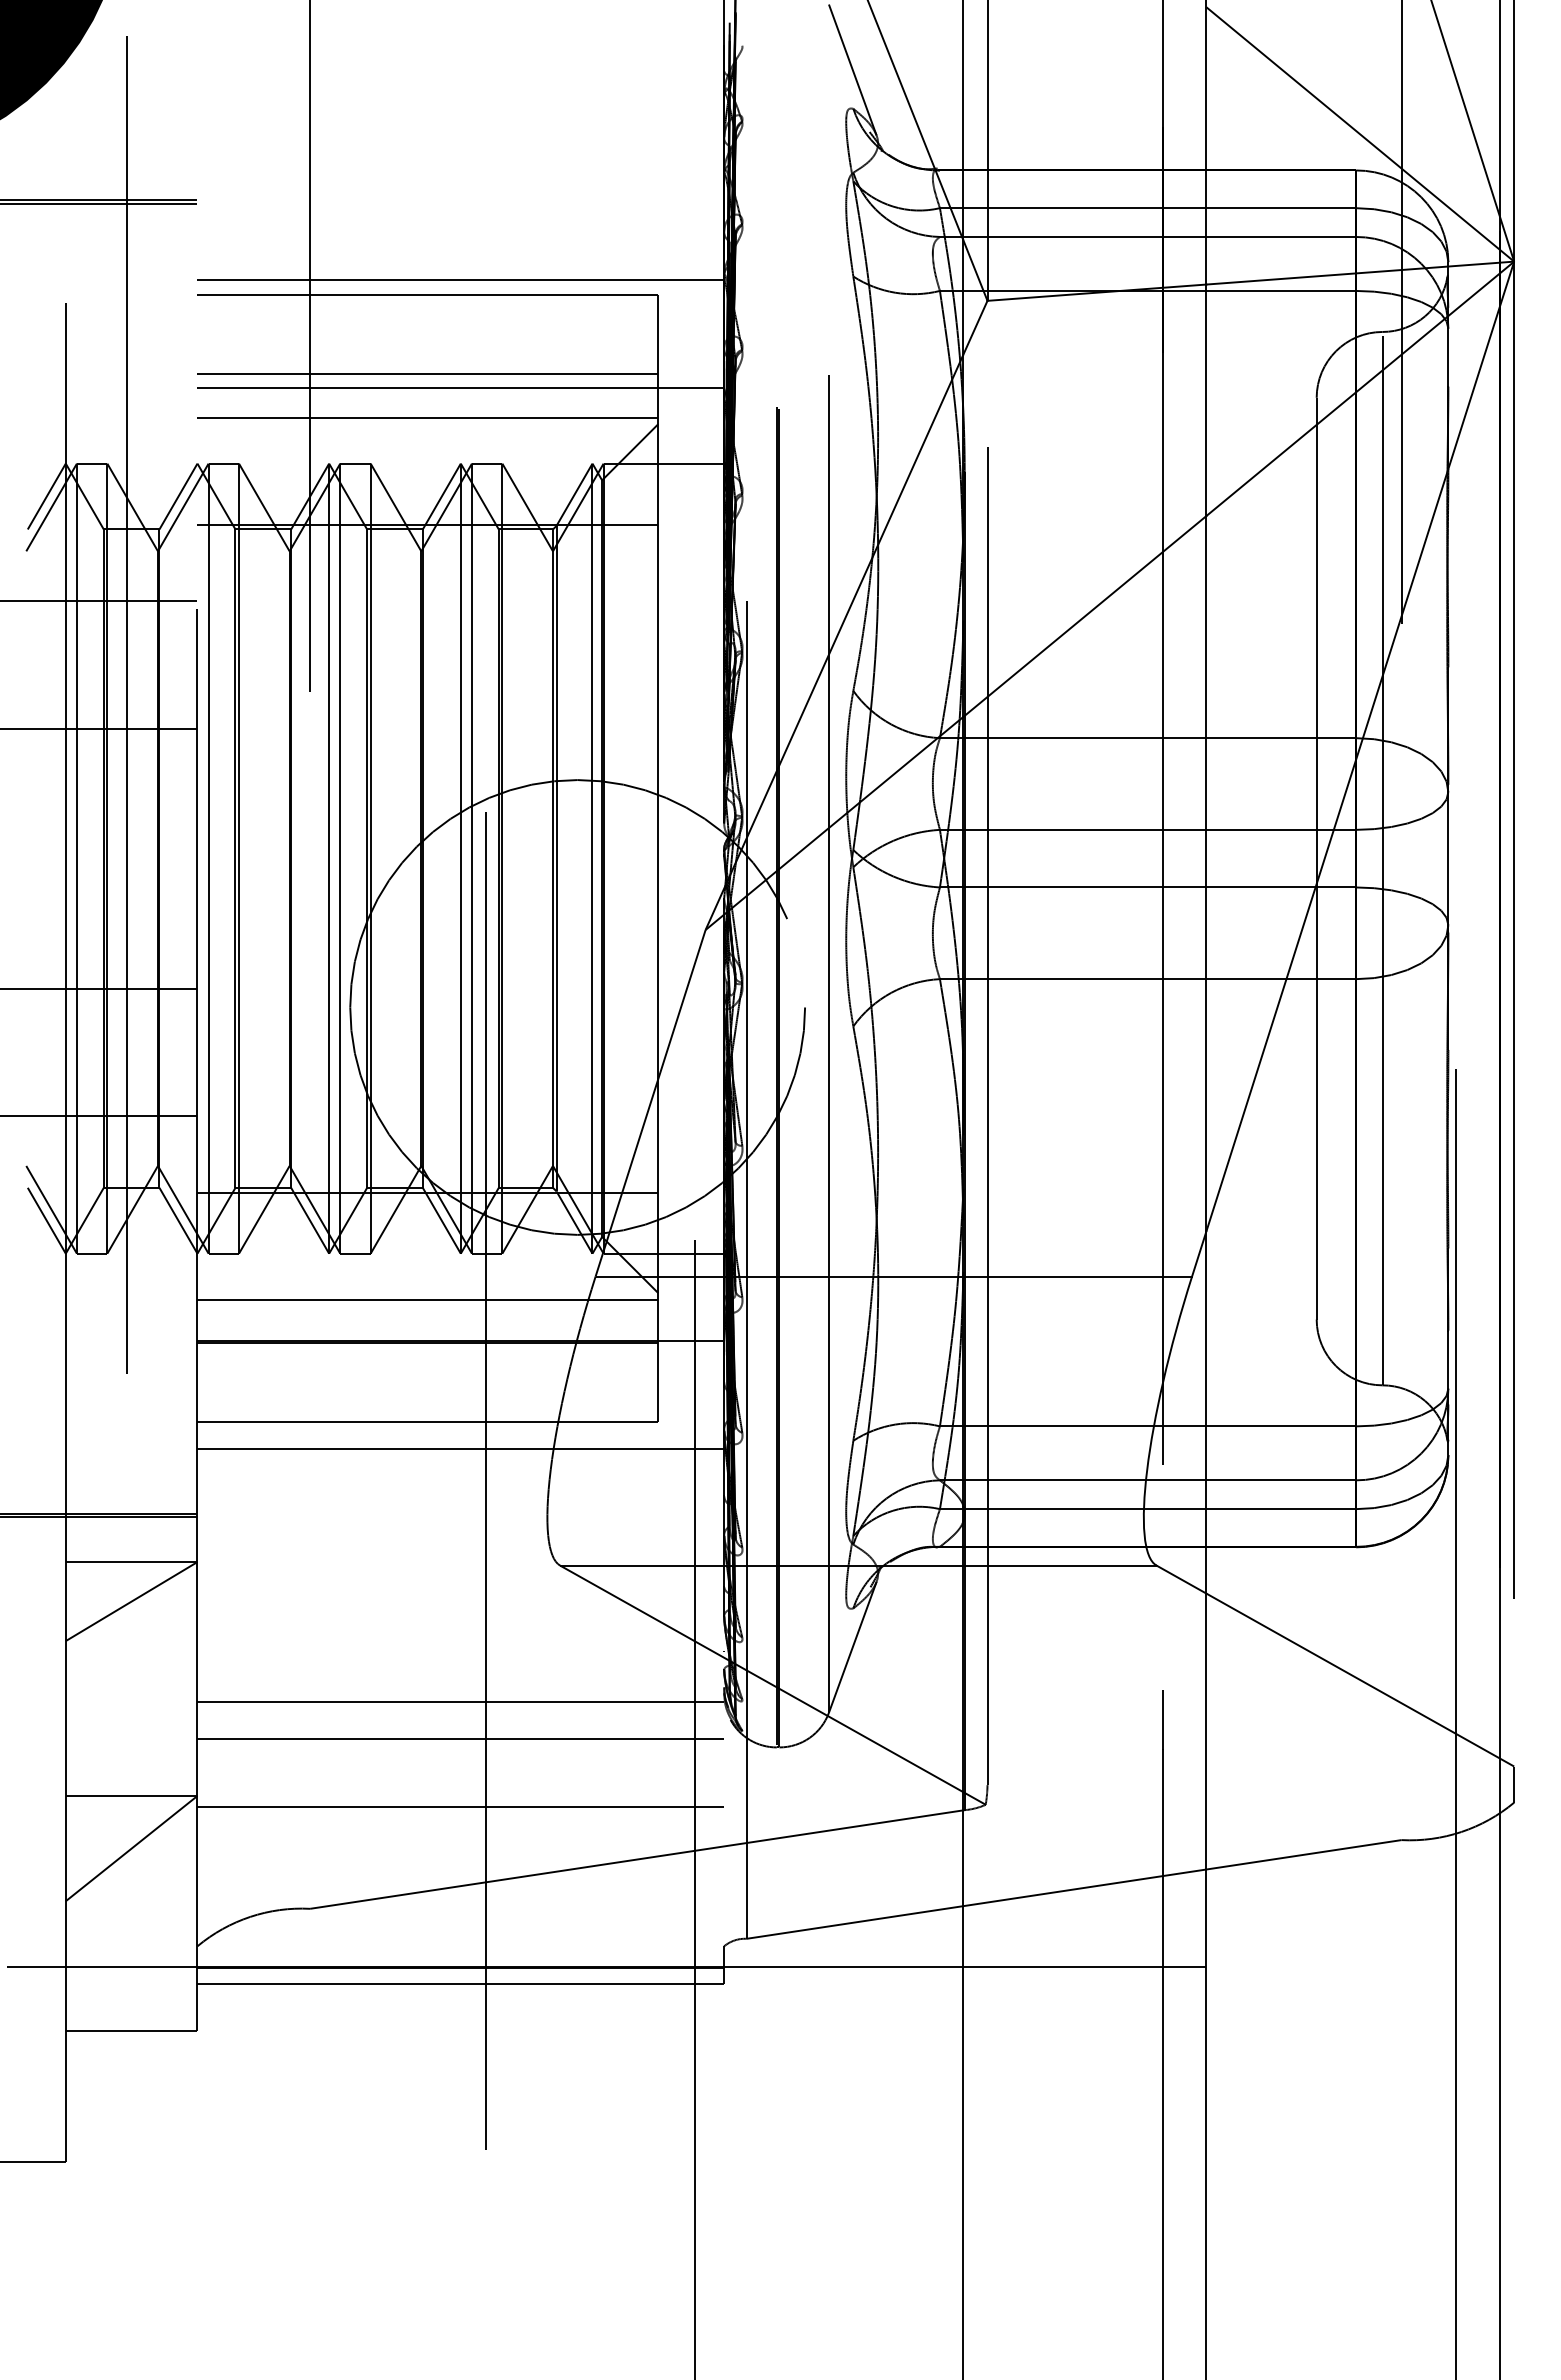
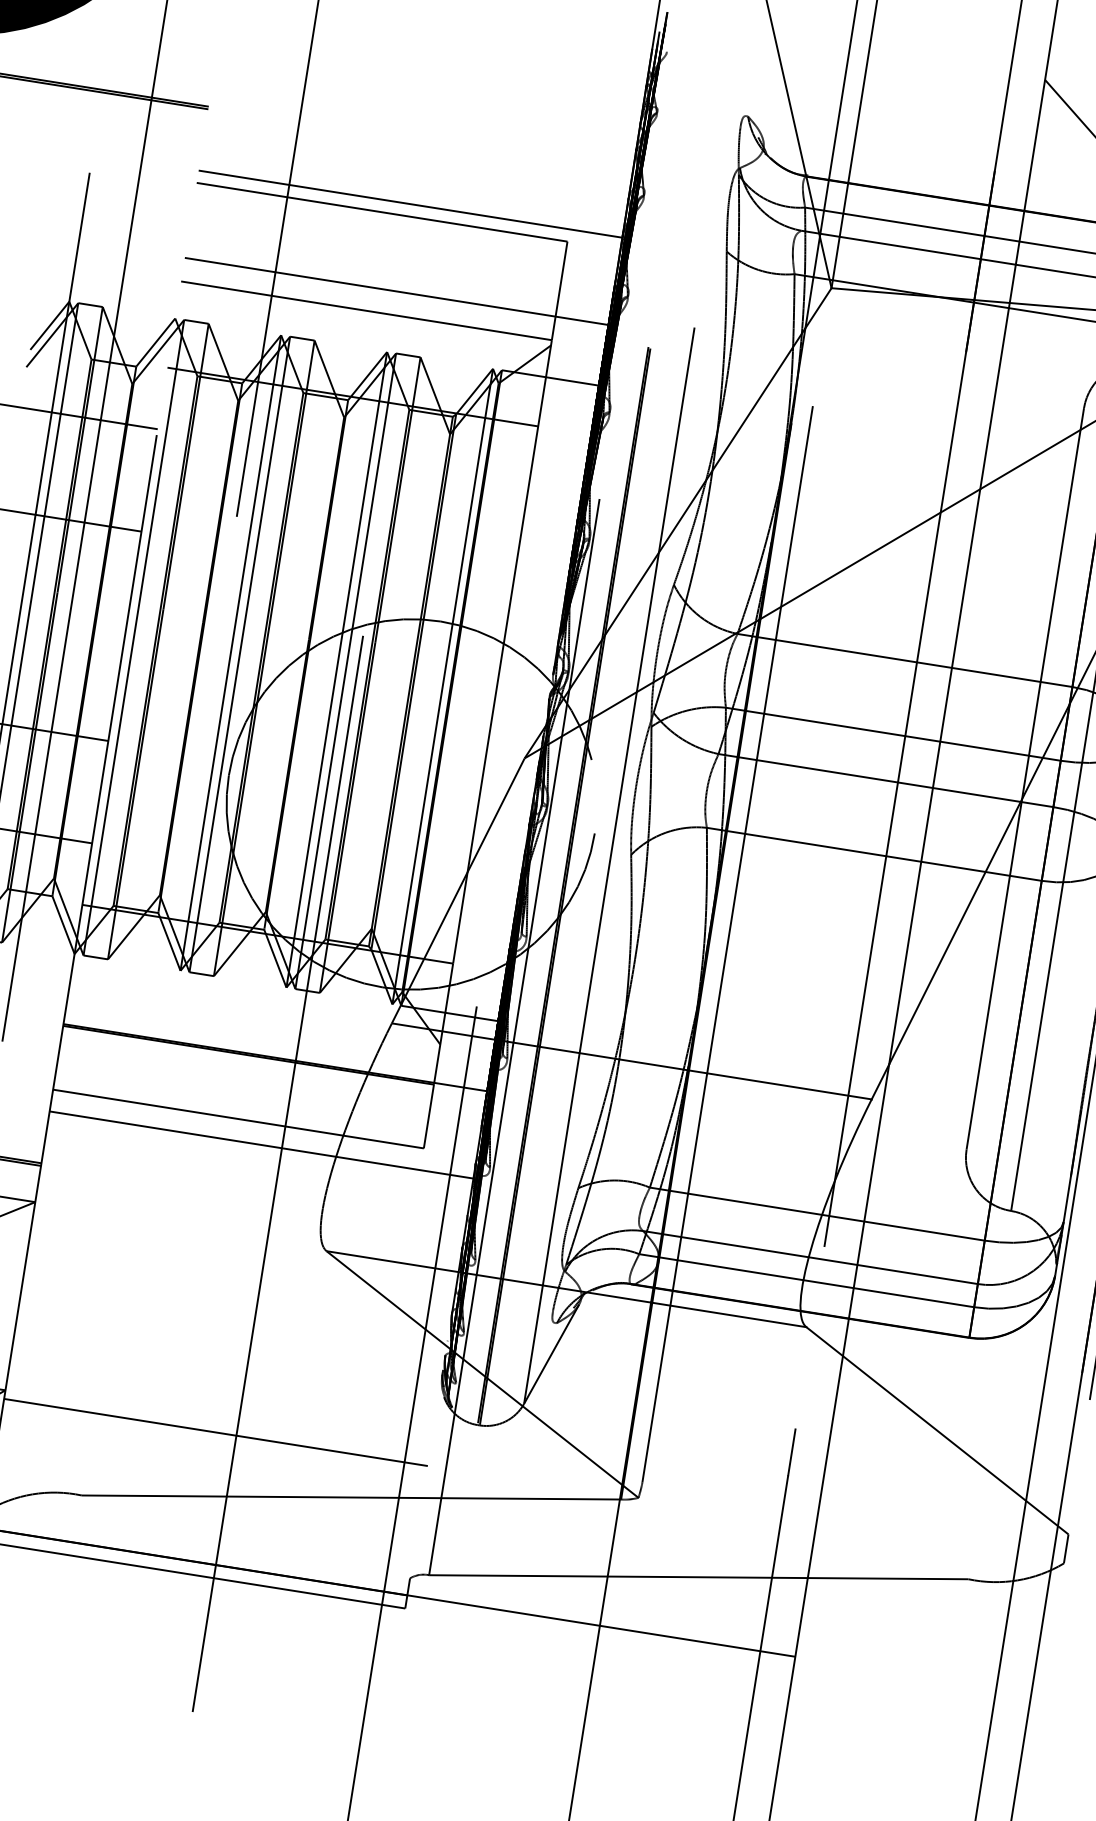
line: (852, 69) -> (752, 84), removed
line: (427, 374) -> (371, 276), removed
line: (427, 1299) -> (253, 1020), removed
line: (460, 1702) -> (229, 1348), removed
line: (460, 1738) -> (224, 1377), removed

